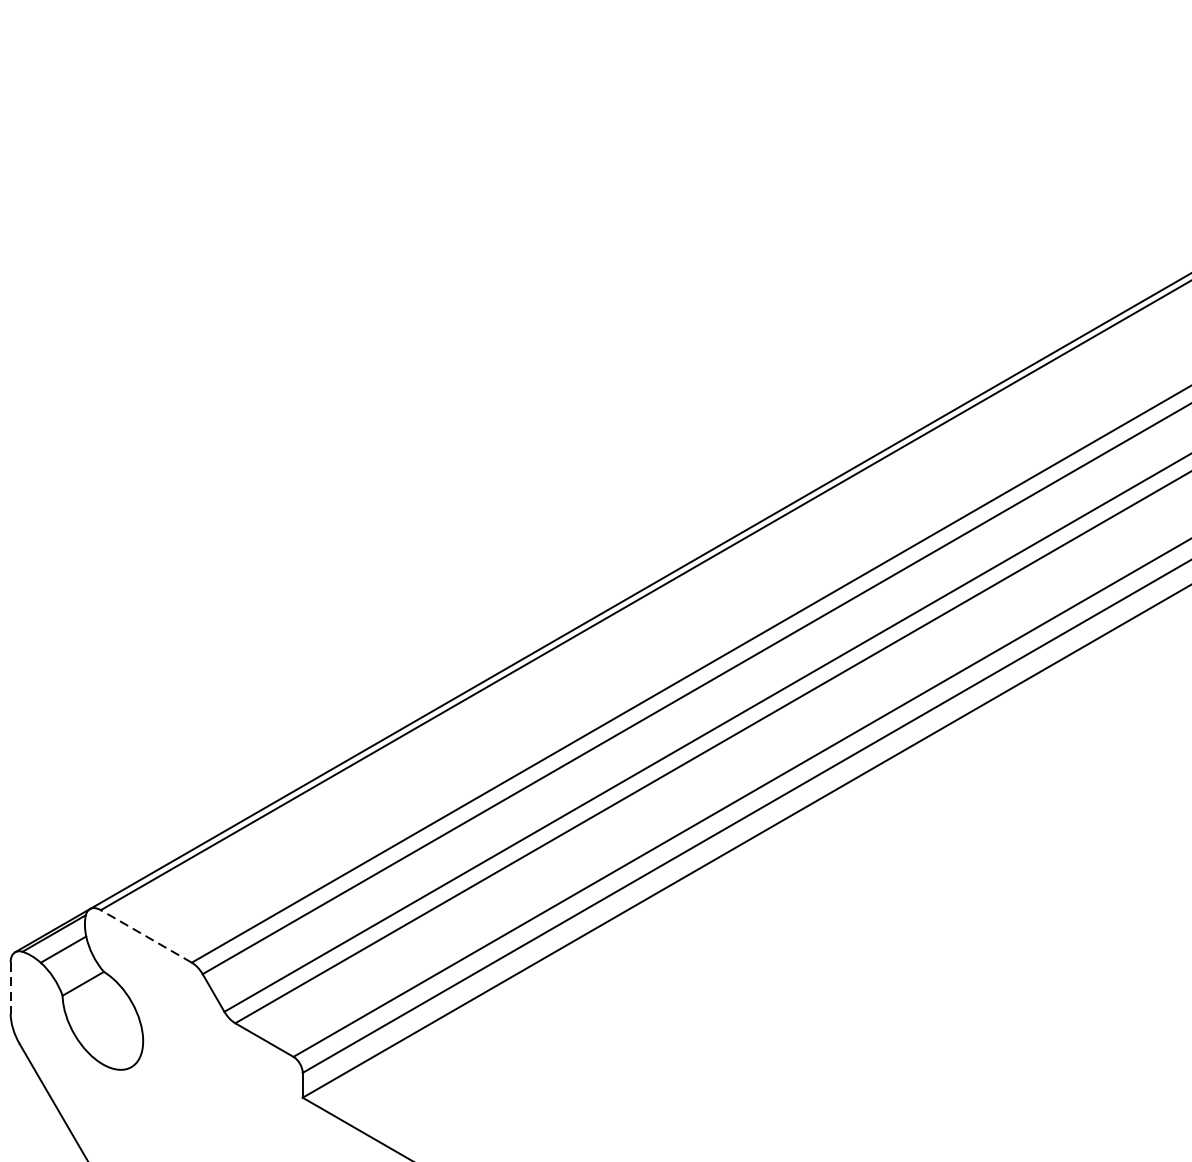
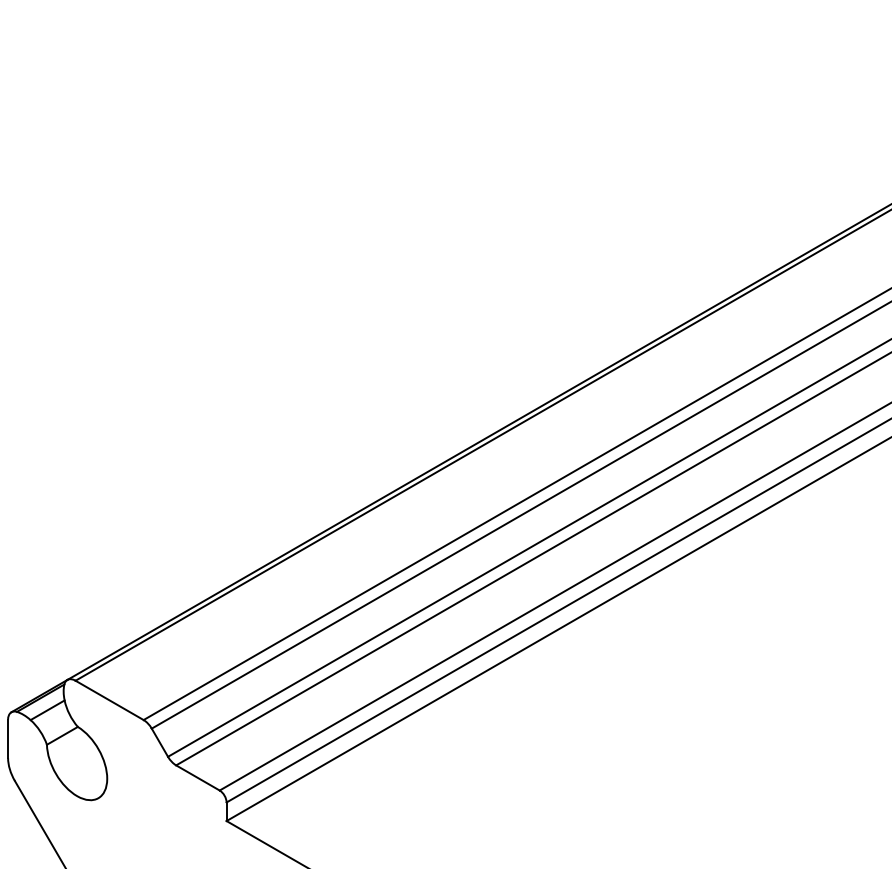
line: (146, 936) -> (109, 700), dashed -> solid
line: (11, 988) -> (8, 739), dashed -> solid

